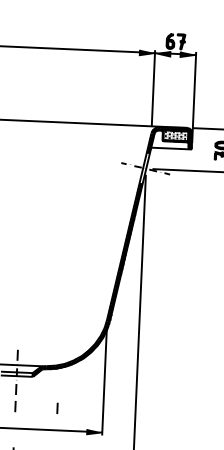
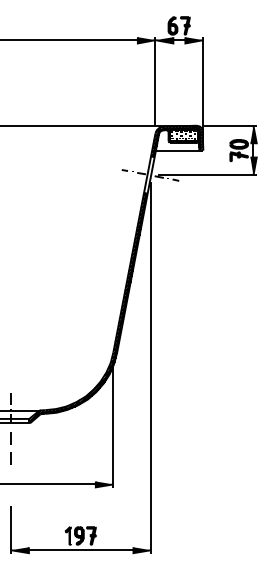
line: (57, 408) -> (59, 458), removed

